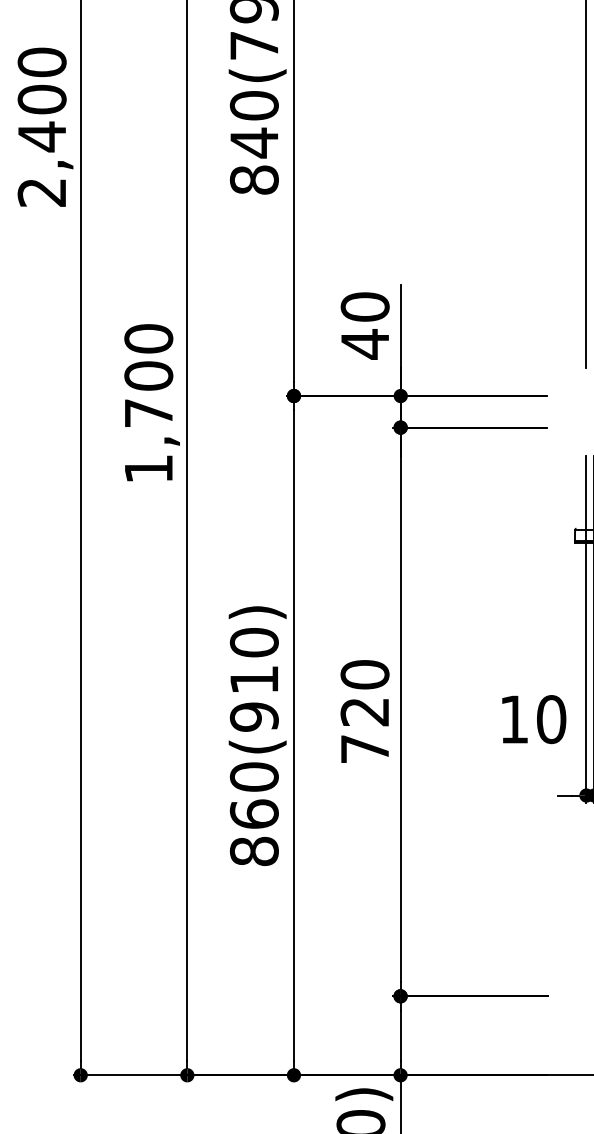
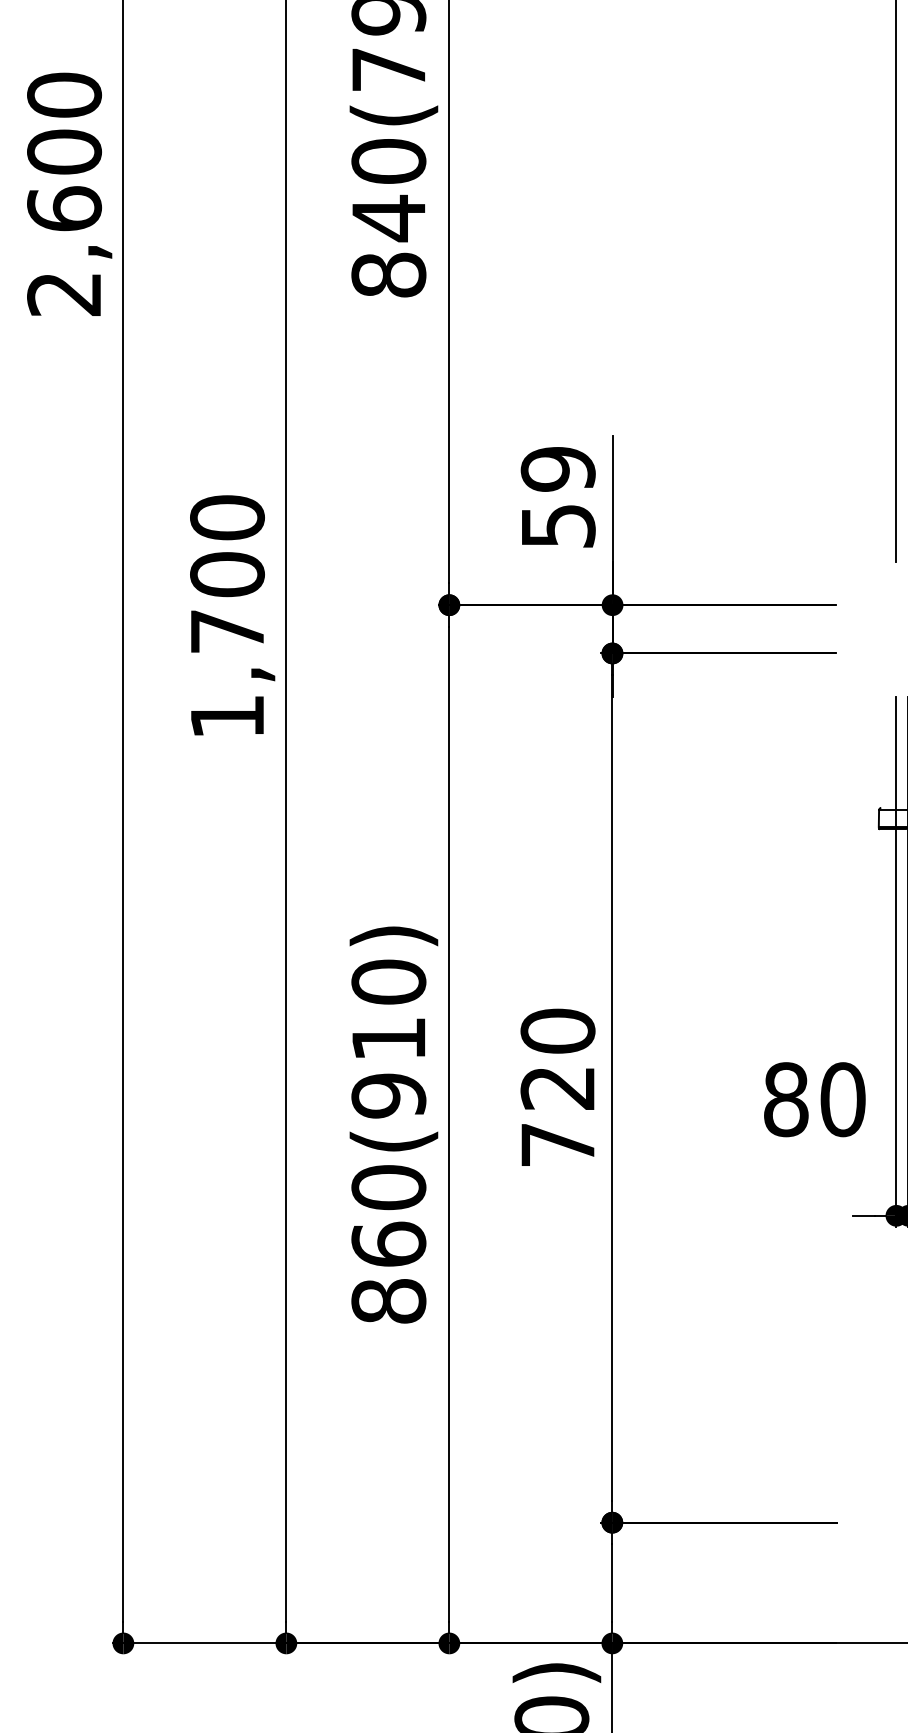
text: (41, 136) -> (63, 208), 2,400 -> 2,600
text: (364, 325) -> (557, 497), 40 -> 59
text: (513, 719) -> (784, 1099), 10 -> 80

